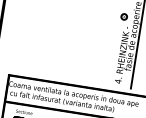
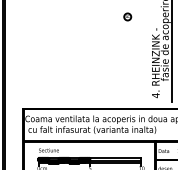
part: (124, 16) -> (127, 16), moved

